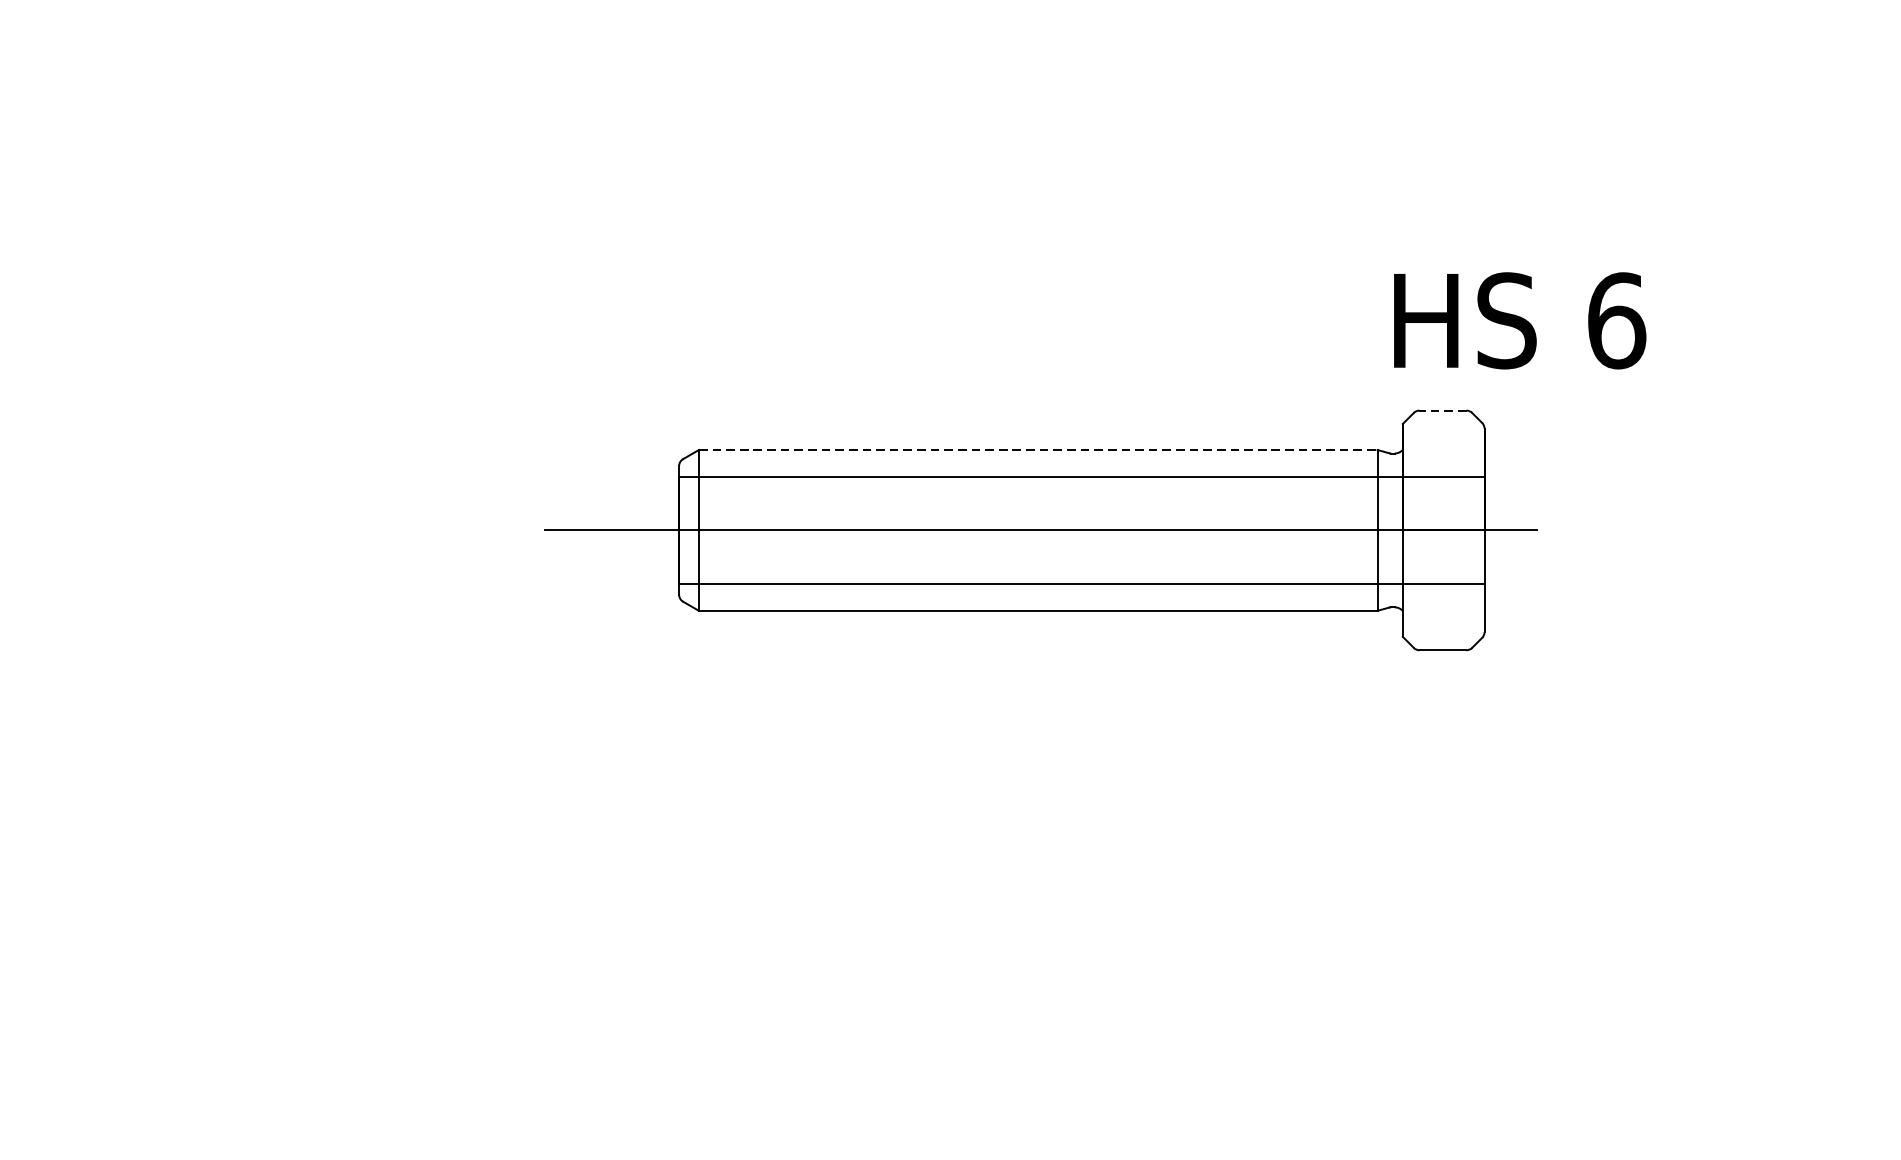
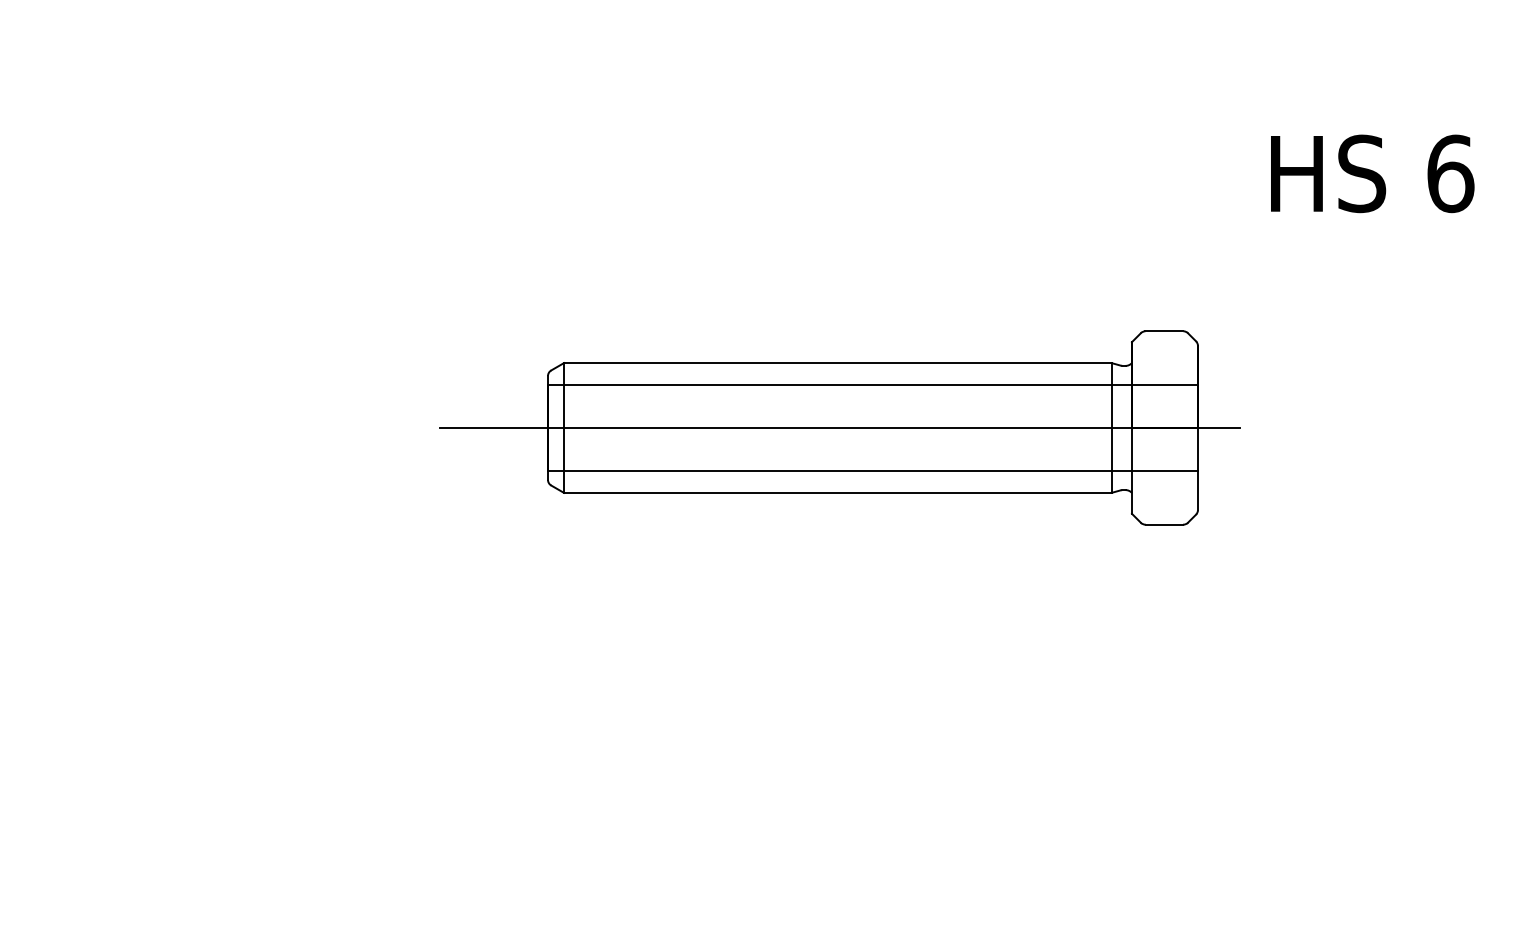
text: (1519, 320) -> (1372, 173), moved
line: (1441, 410) -> (1163, 331), dashed -> solid
line: (1037, 450) -> (837, 363), dashed -> solid

